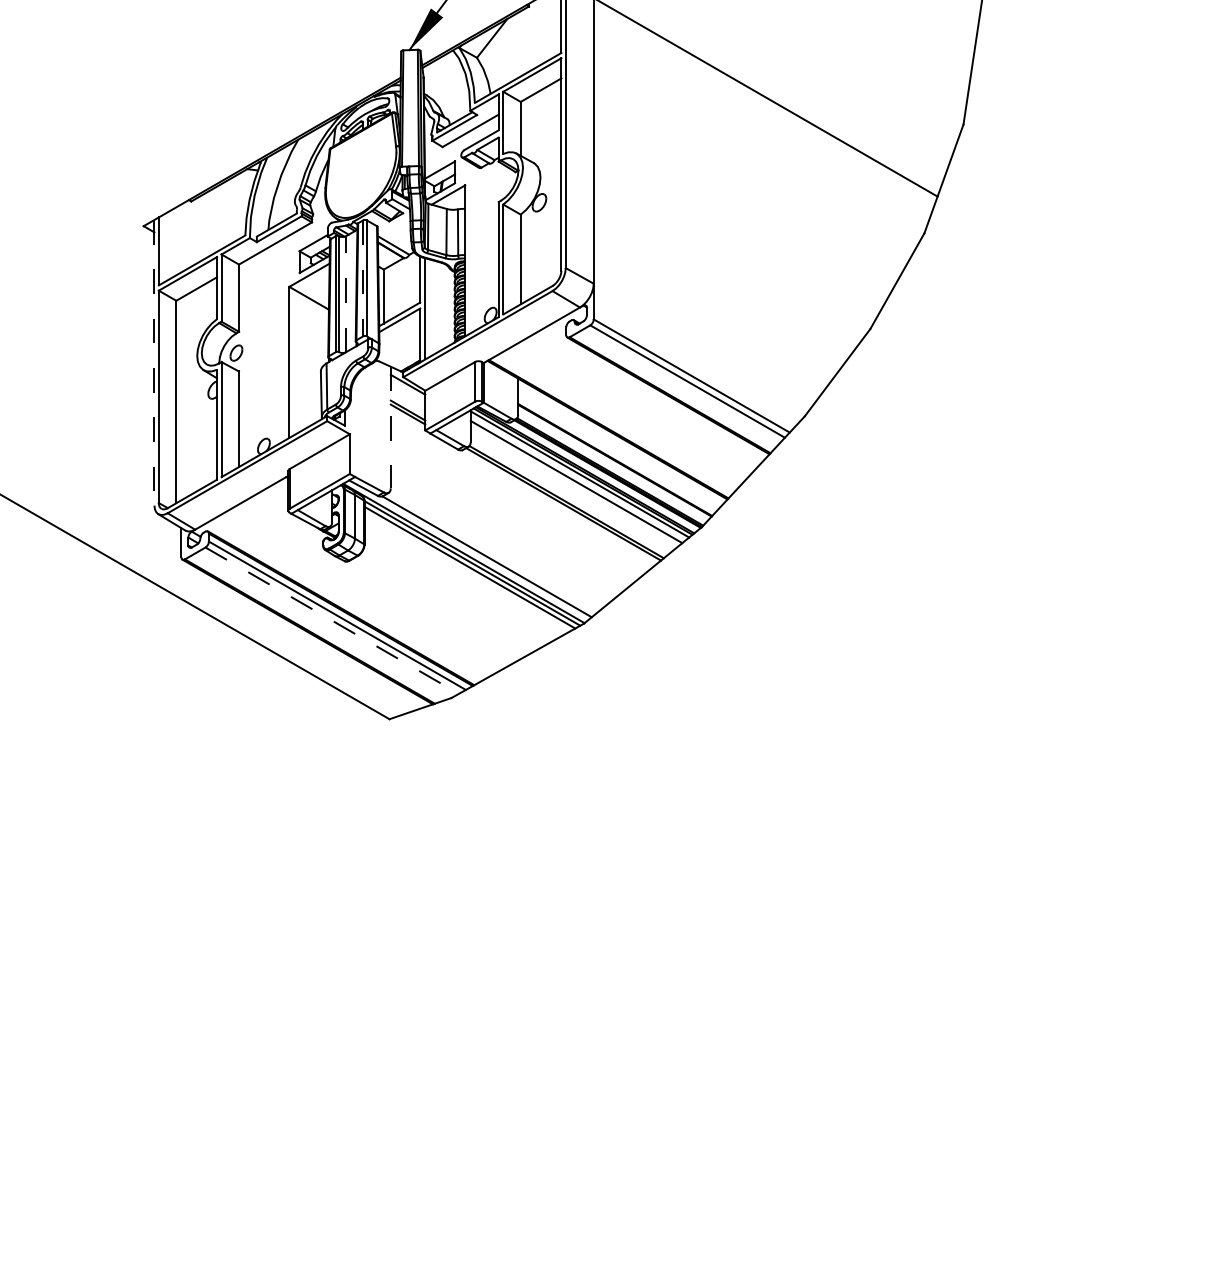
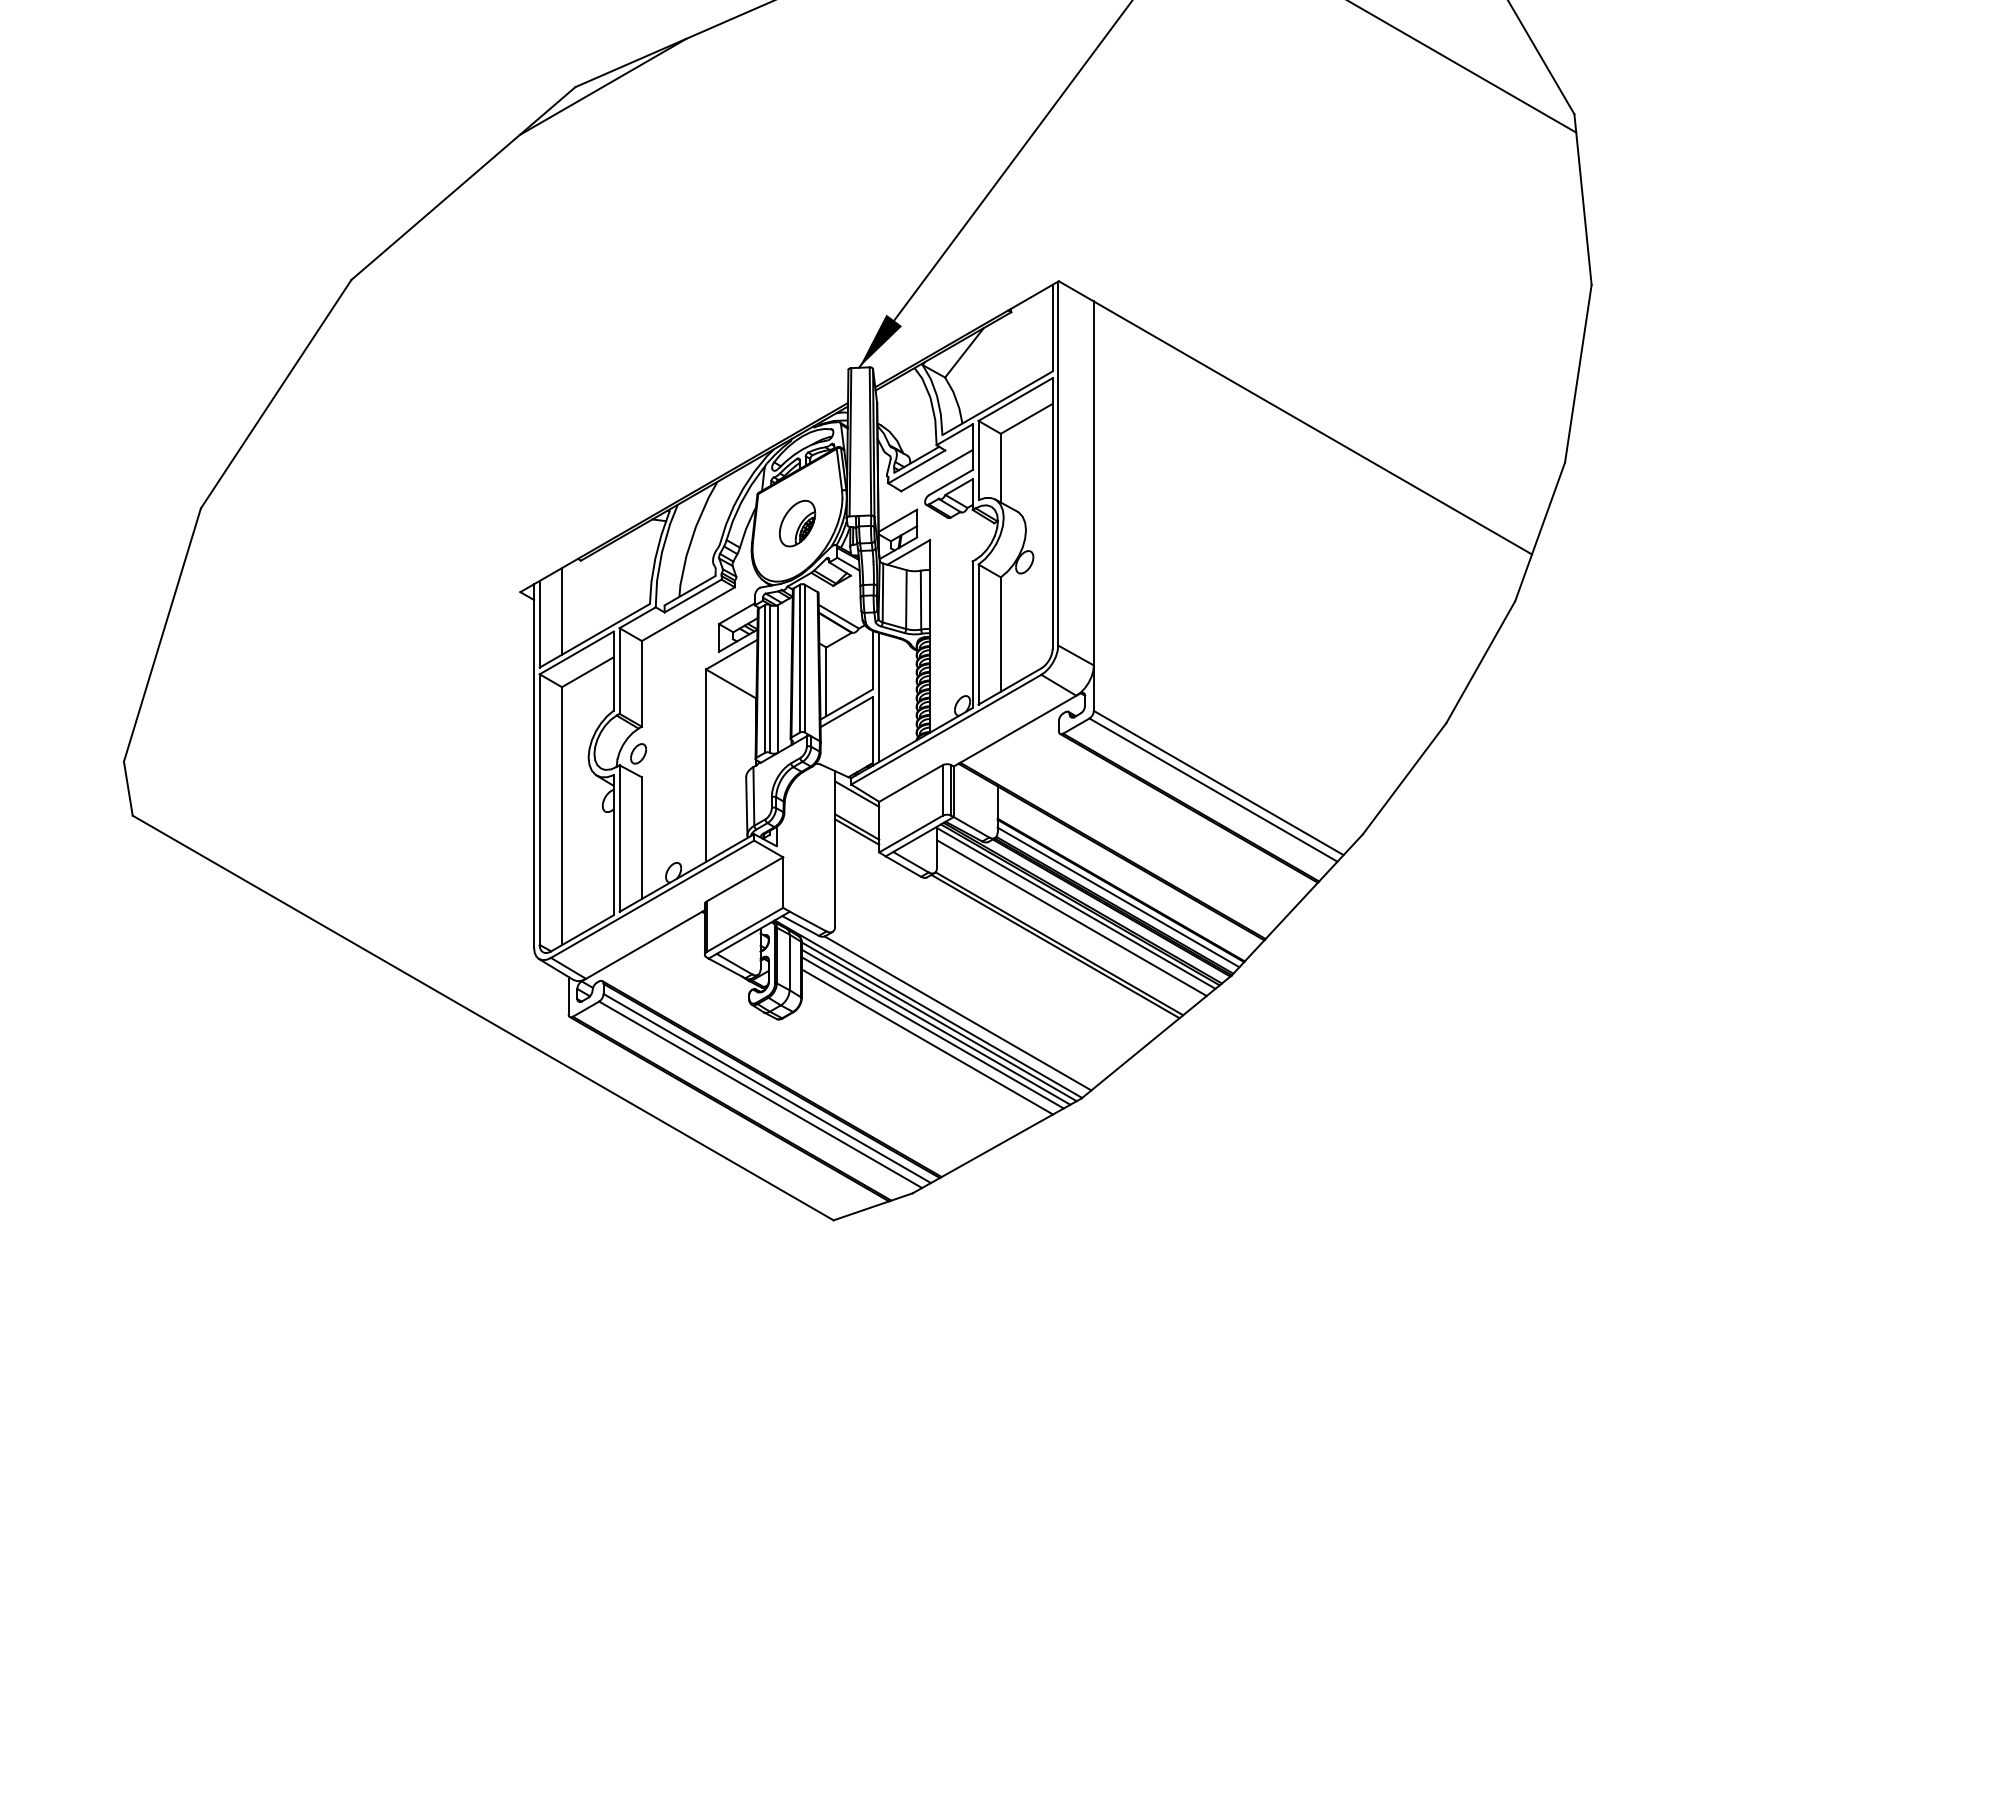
part: (361, 172) -> (797, 523), added
line: (175, 241) -> (561, 611), added
line: (363, 278) -> (800, 658), dashed -> solid
line: (346, 293) -> (778, 678), dashed -> solid
line: (154, 363) -> (534, 766), dashed -> solid
line: (390, 428) -> (835, 849), dashed -> solid
line: (613, 465) -> (1118, 897), added
line: (467, 571) -> (932, 1032), added
line: (463, 578) -> (927, 1041), added
line: (332, 621) -> (761, 1095), dashed -> solid

